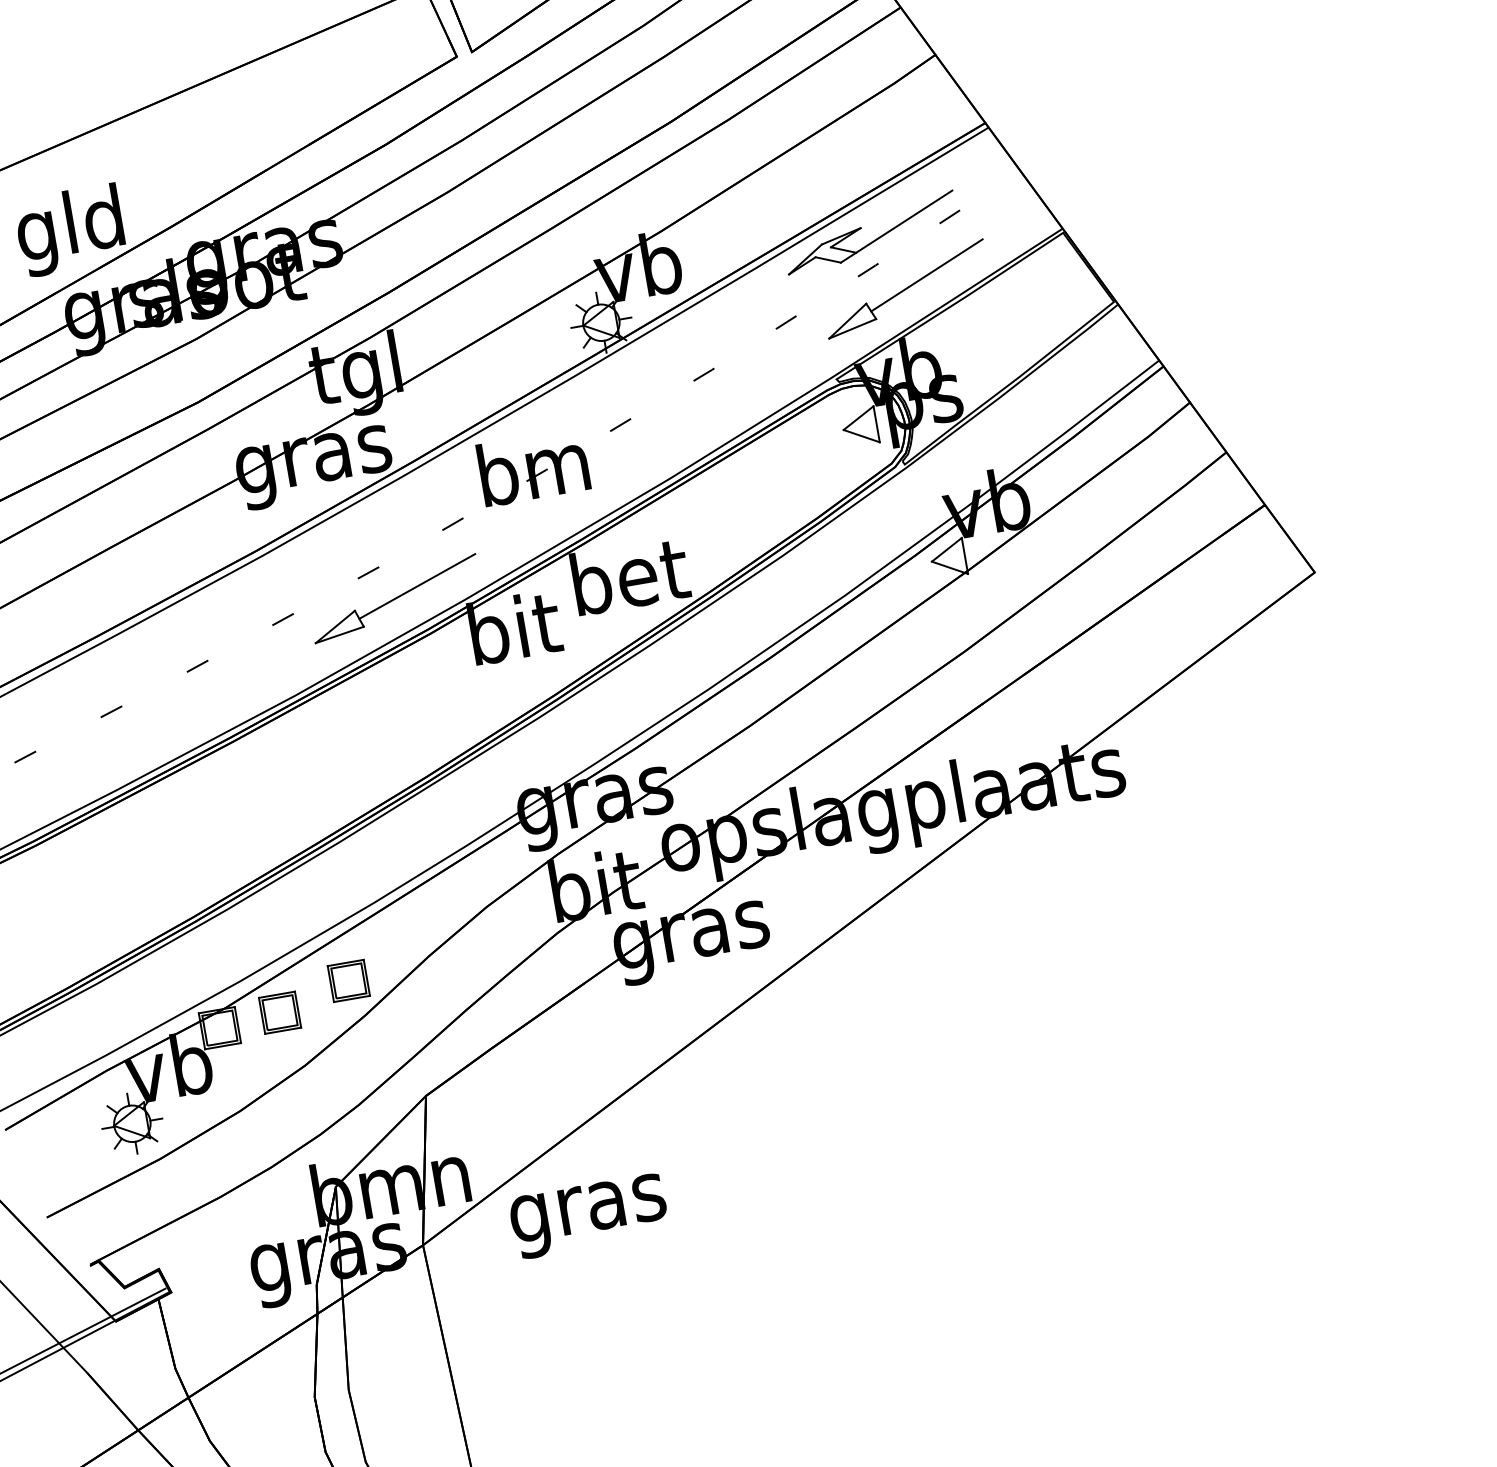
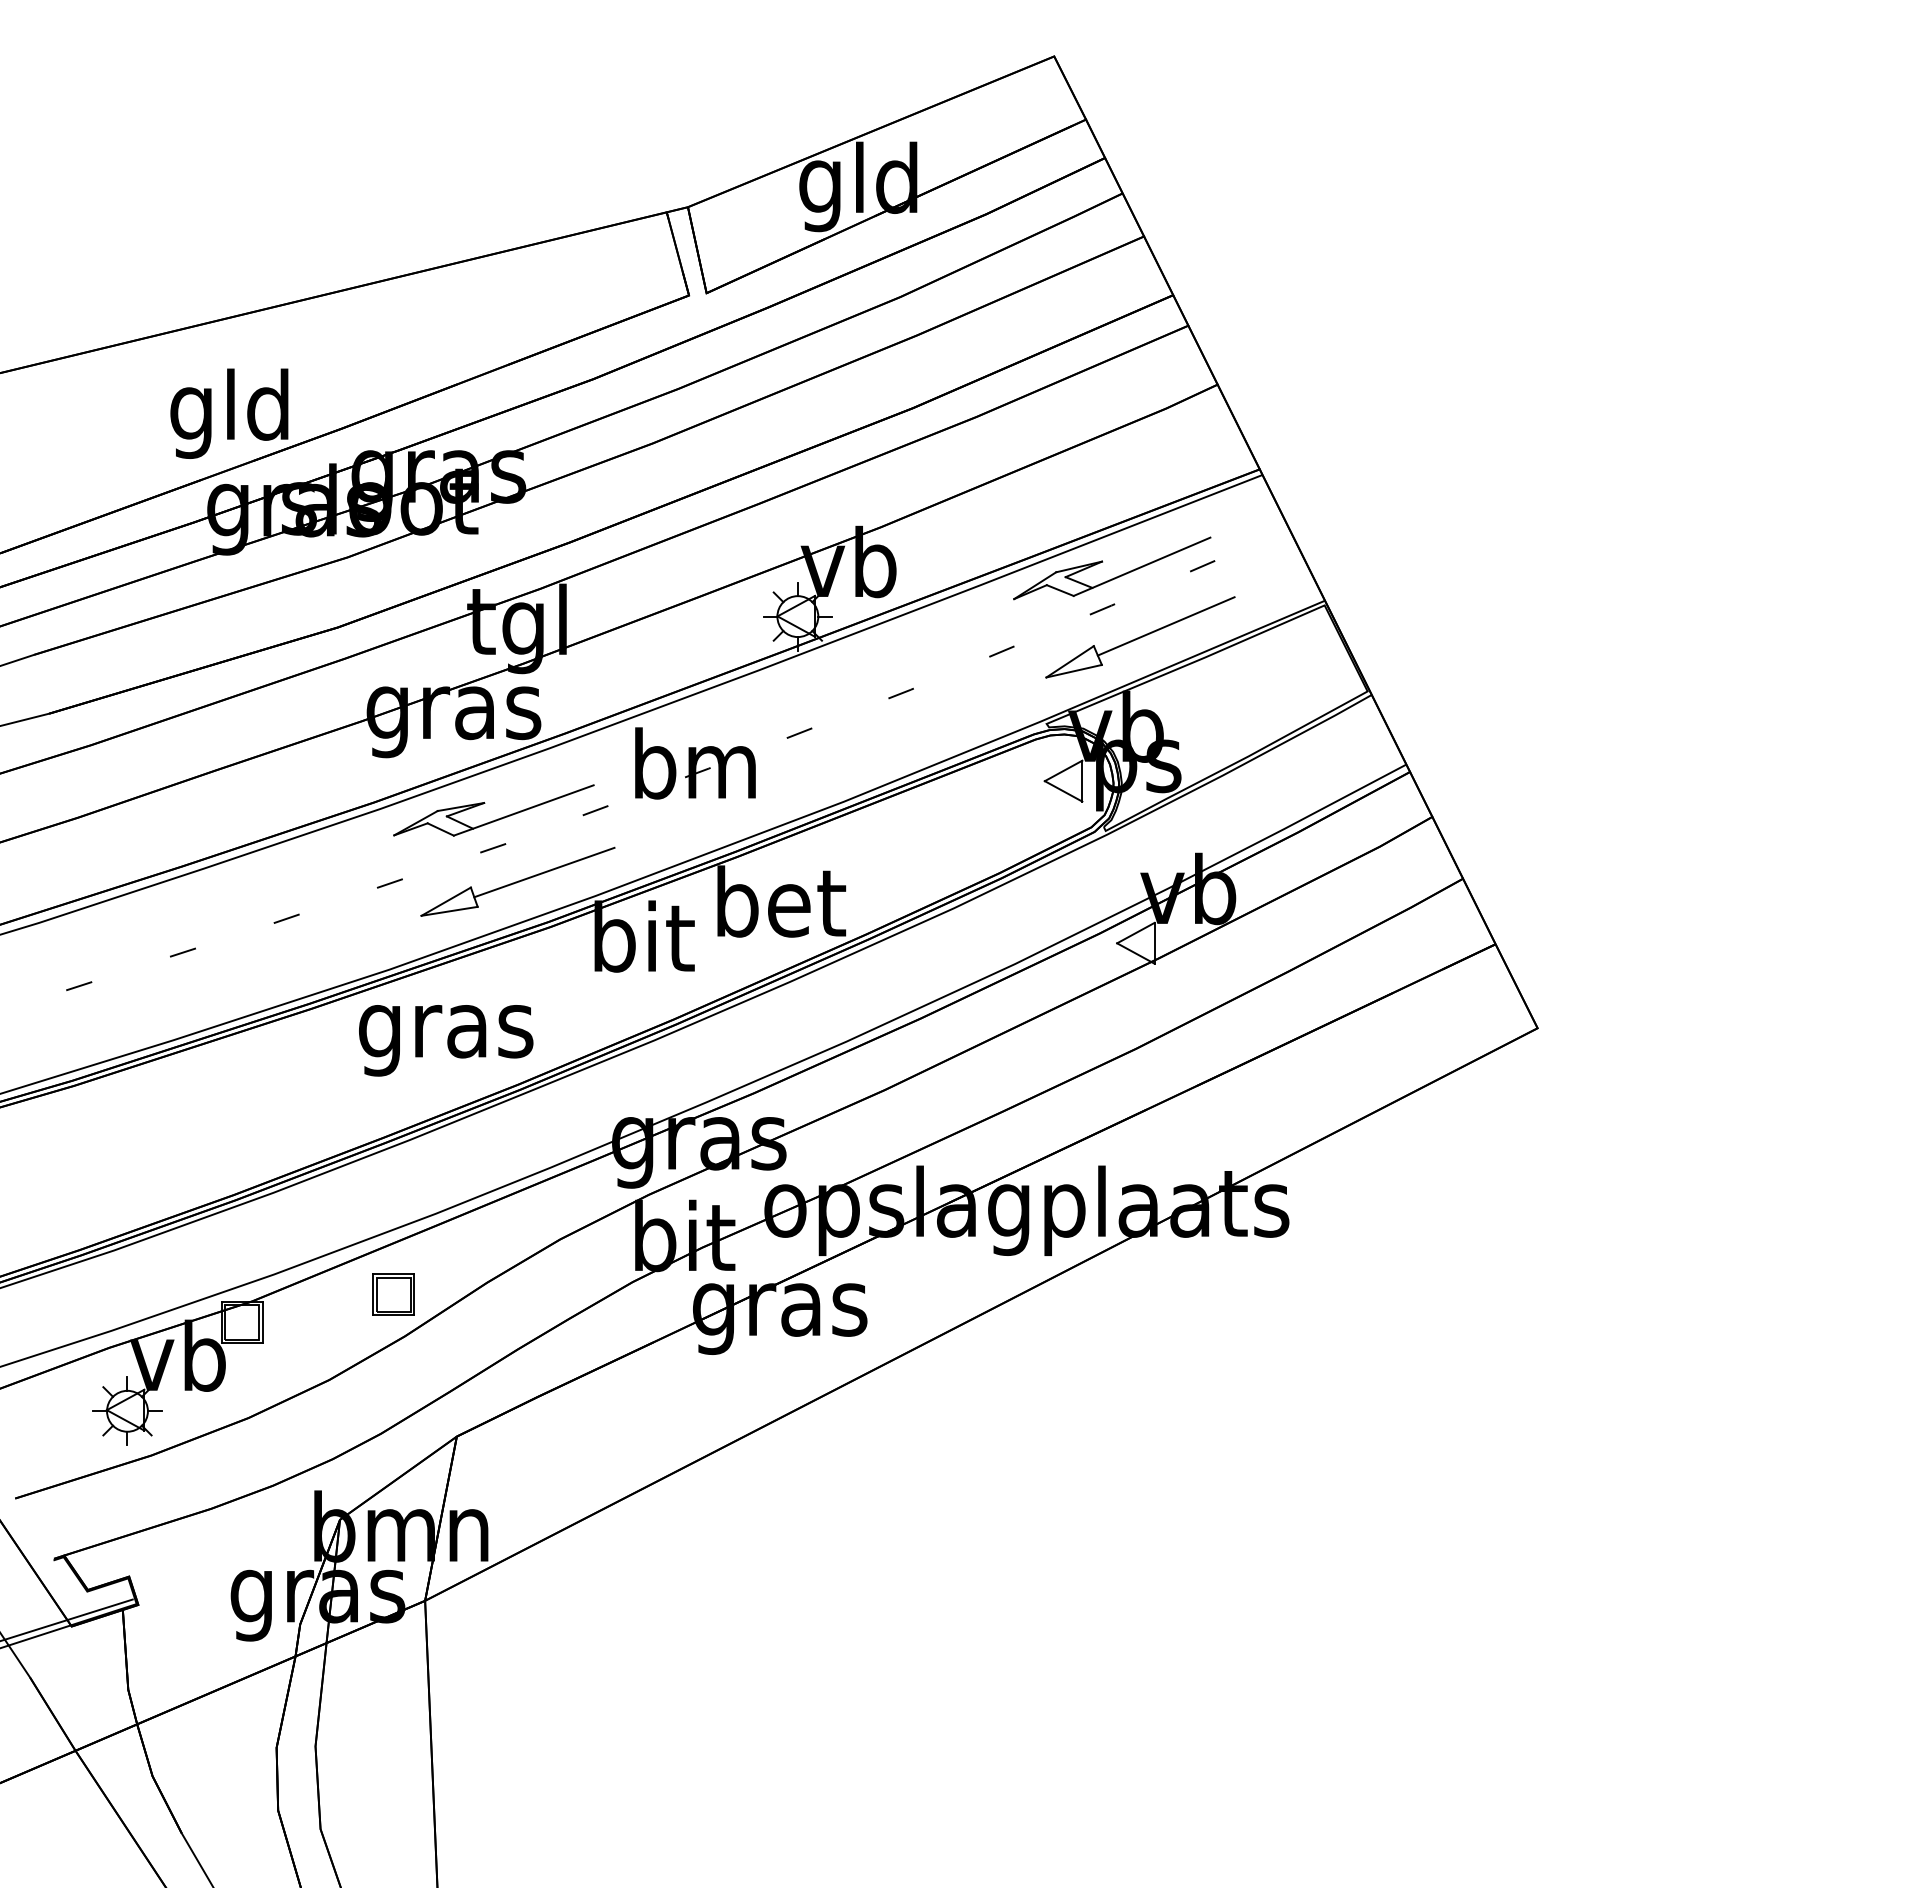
part: (366, 547) -> (495, 819), added
part: (279, 1012) -> (311, 1316), removed
text: (589, 1216) -> (446, 1040), moved

